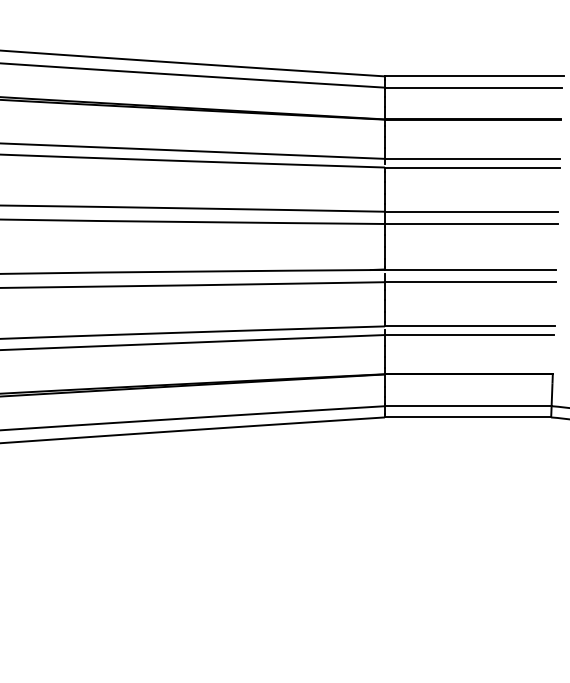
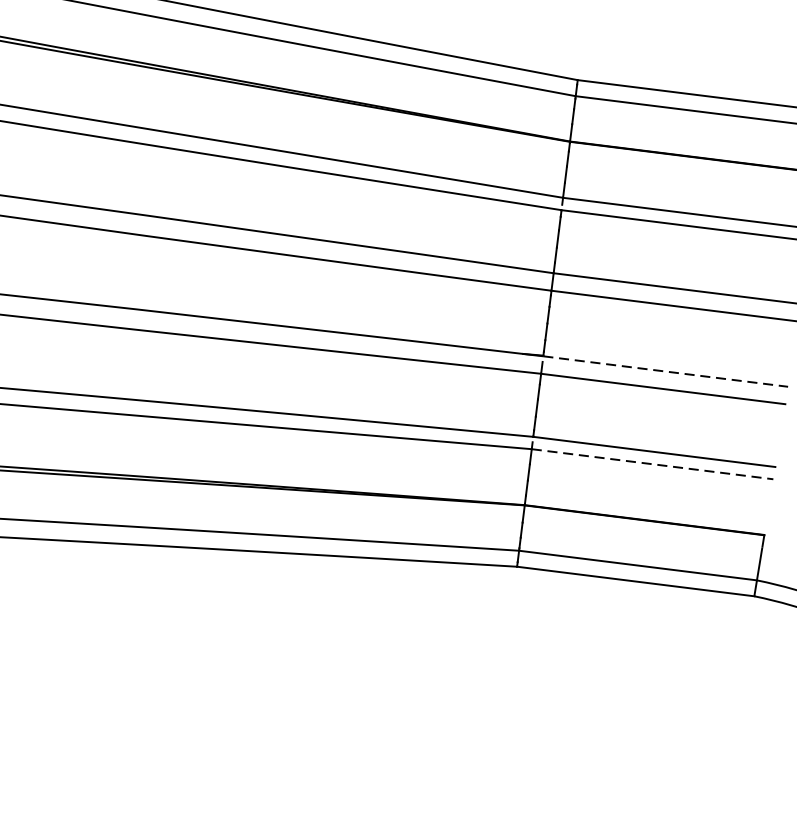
line: (470, 269) -> (665, 370), solid -> dashed
line: (469, 335) -> (652, 464), solid -> dashed

